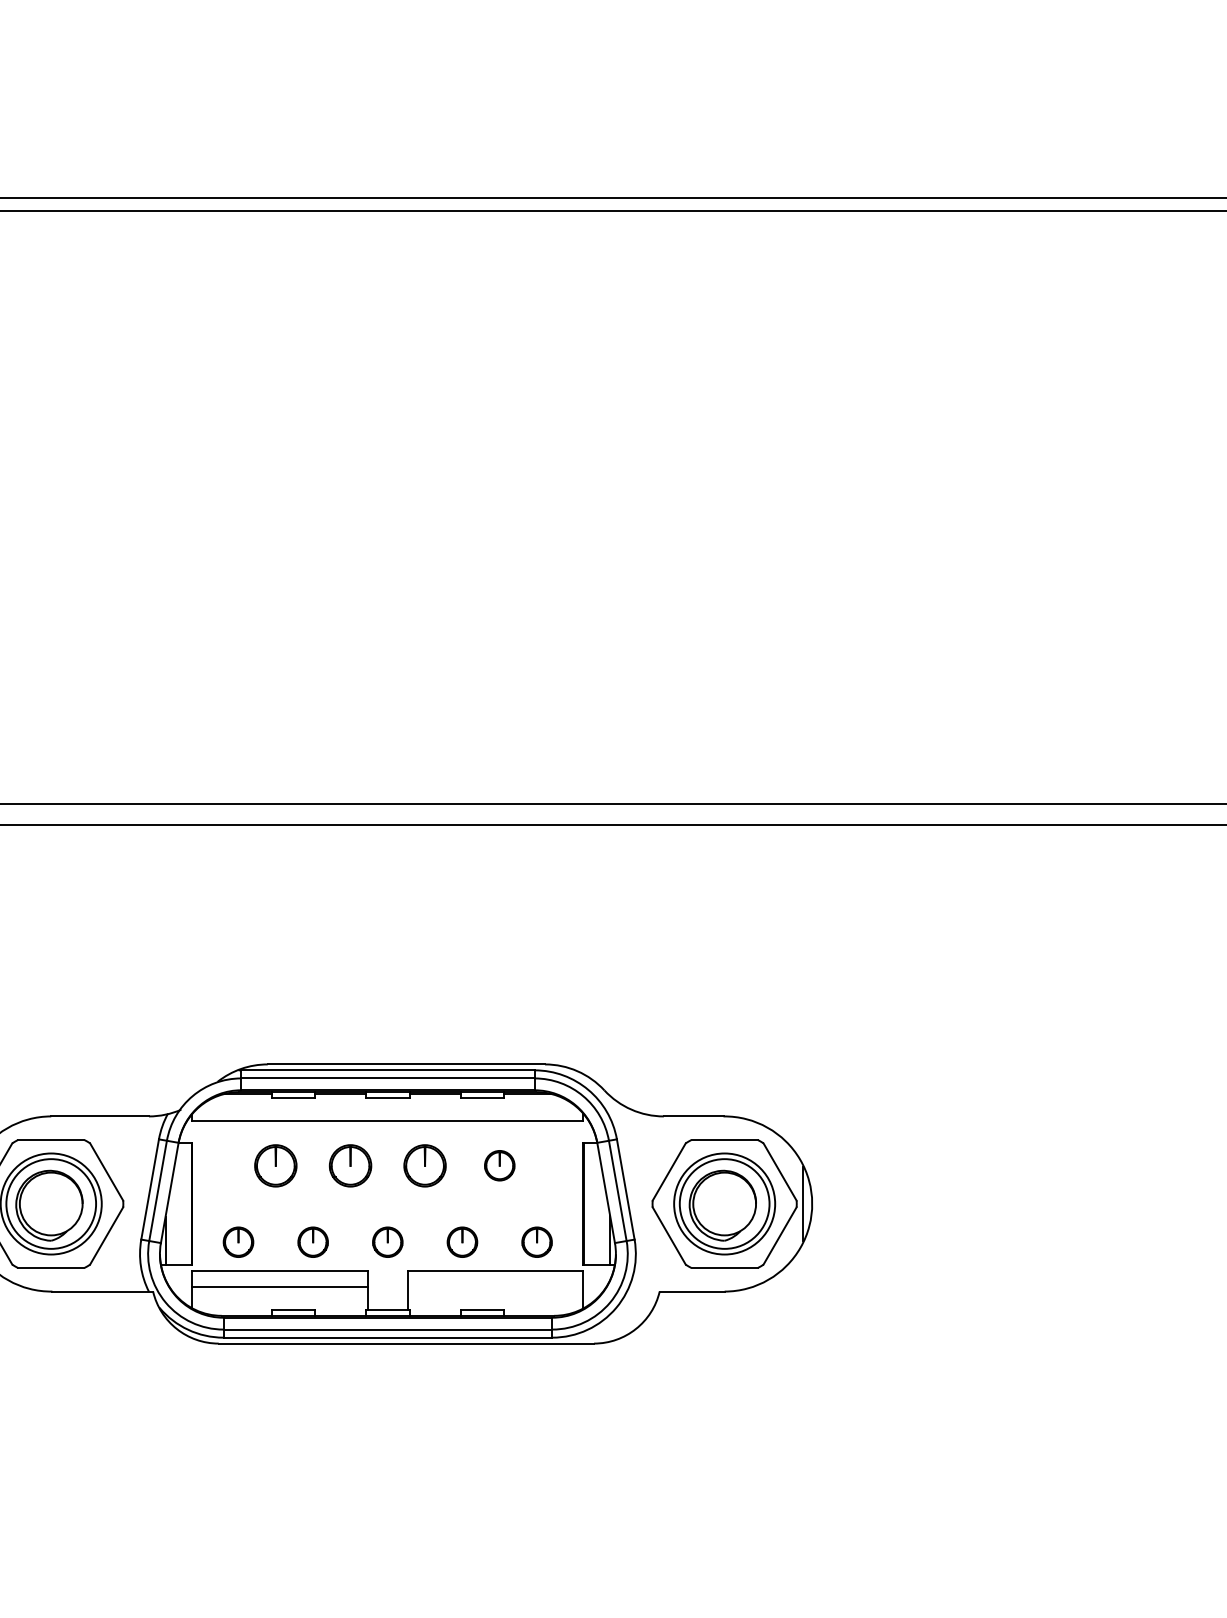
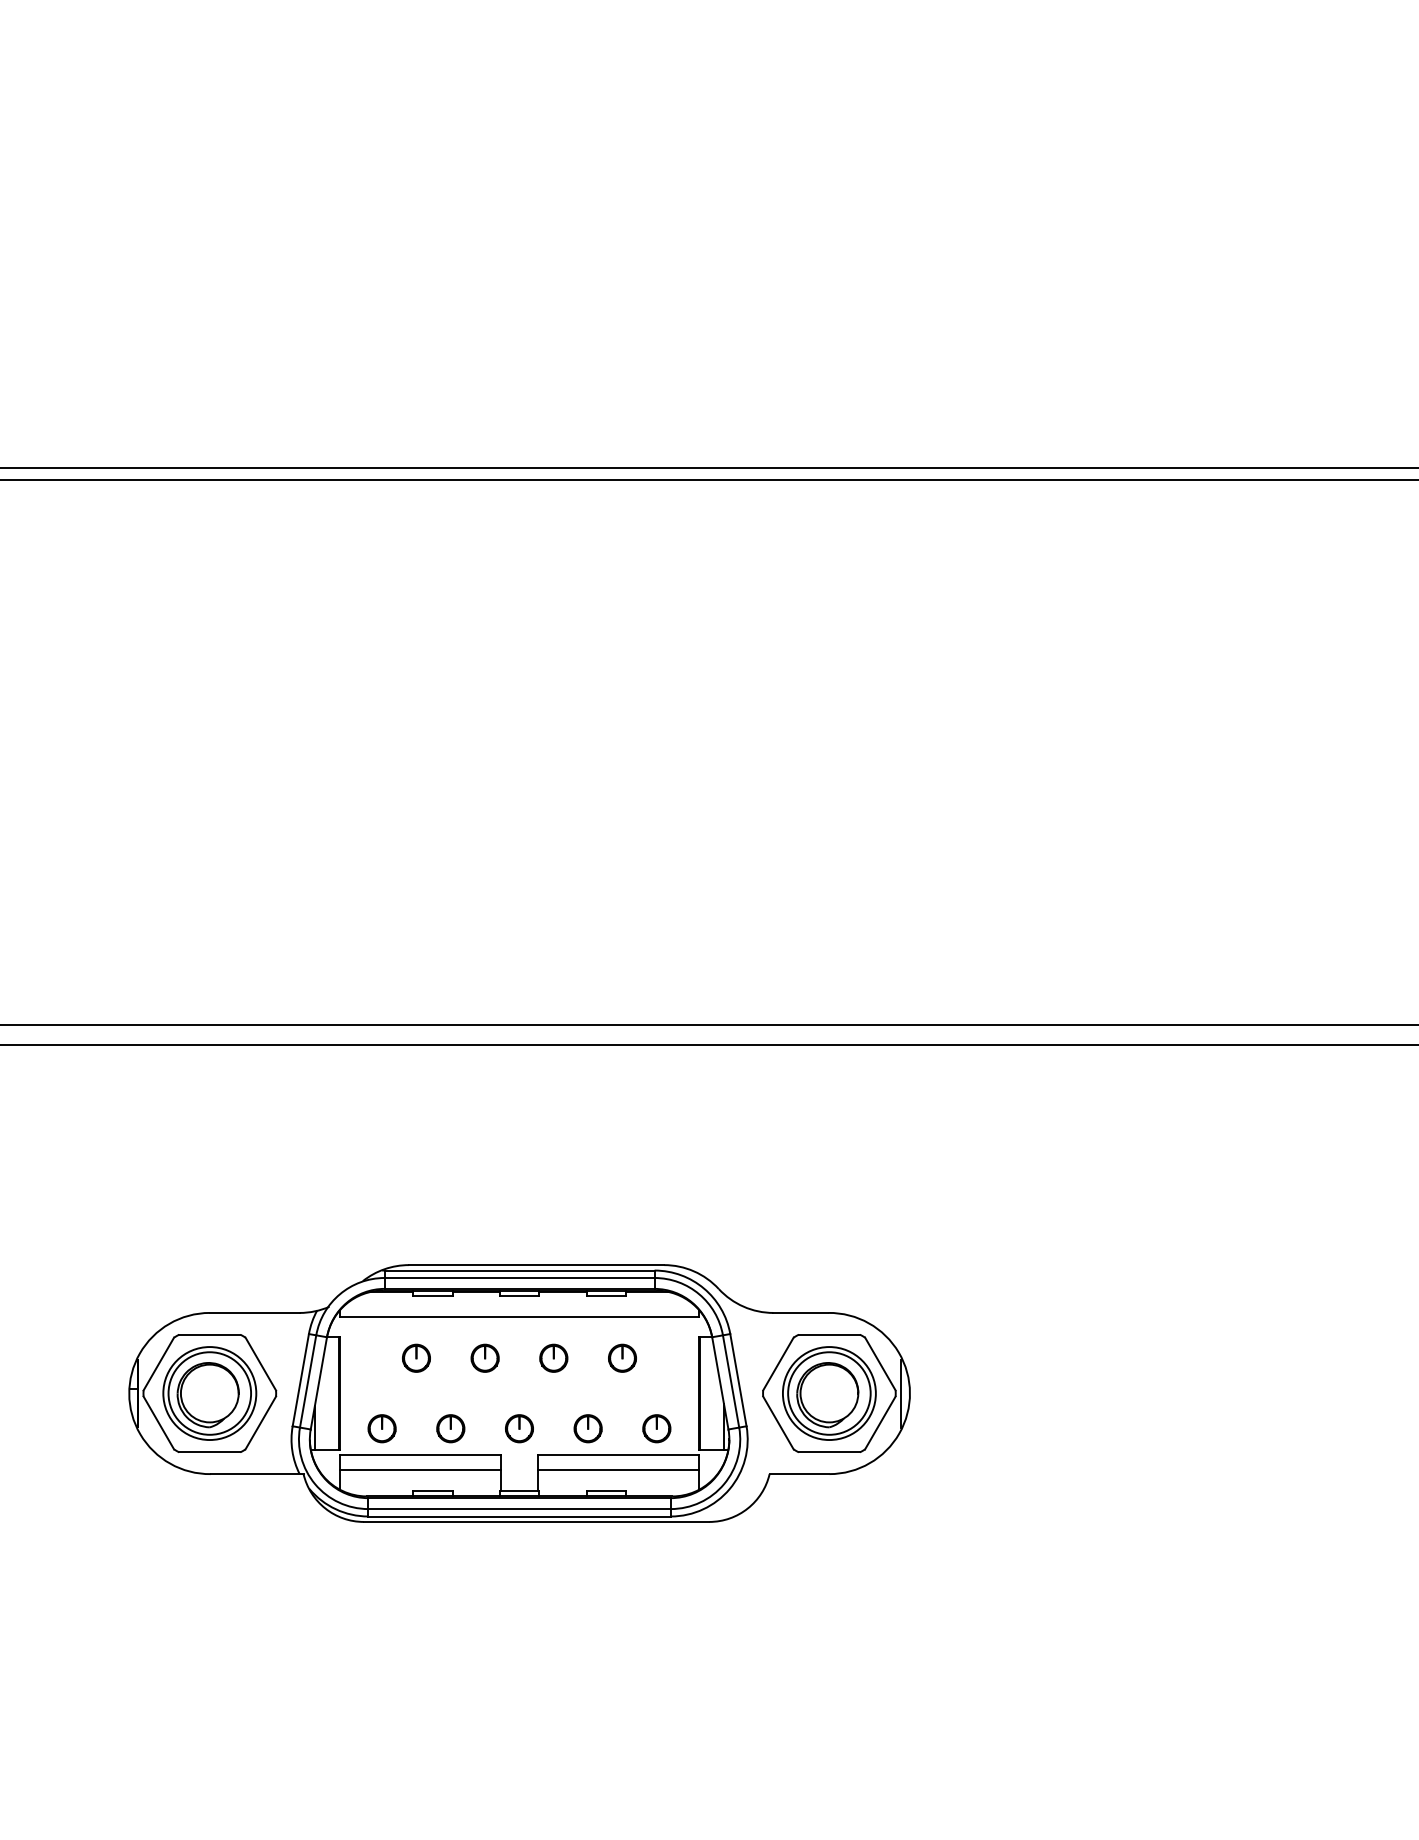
part: (275, 1164) -> (416, 1357), size x0.71
part: (349, 1164) -> (484, 1357), size x0.71
part: (424, 1164) -> (553, 1357), size x0.71
line: (495, 1286) -> (618, 1469), added

